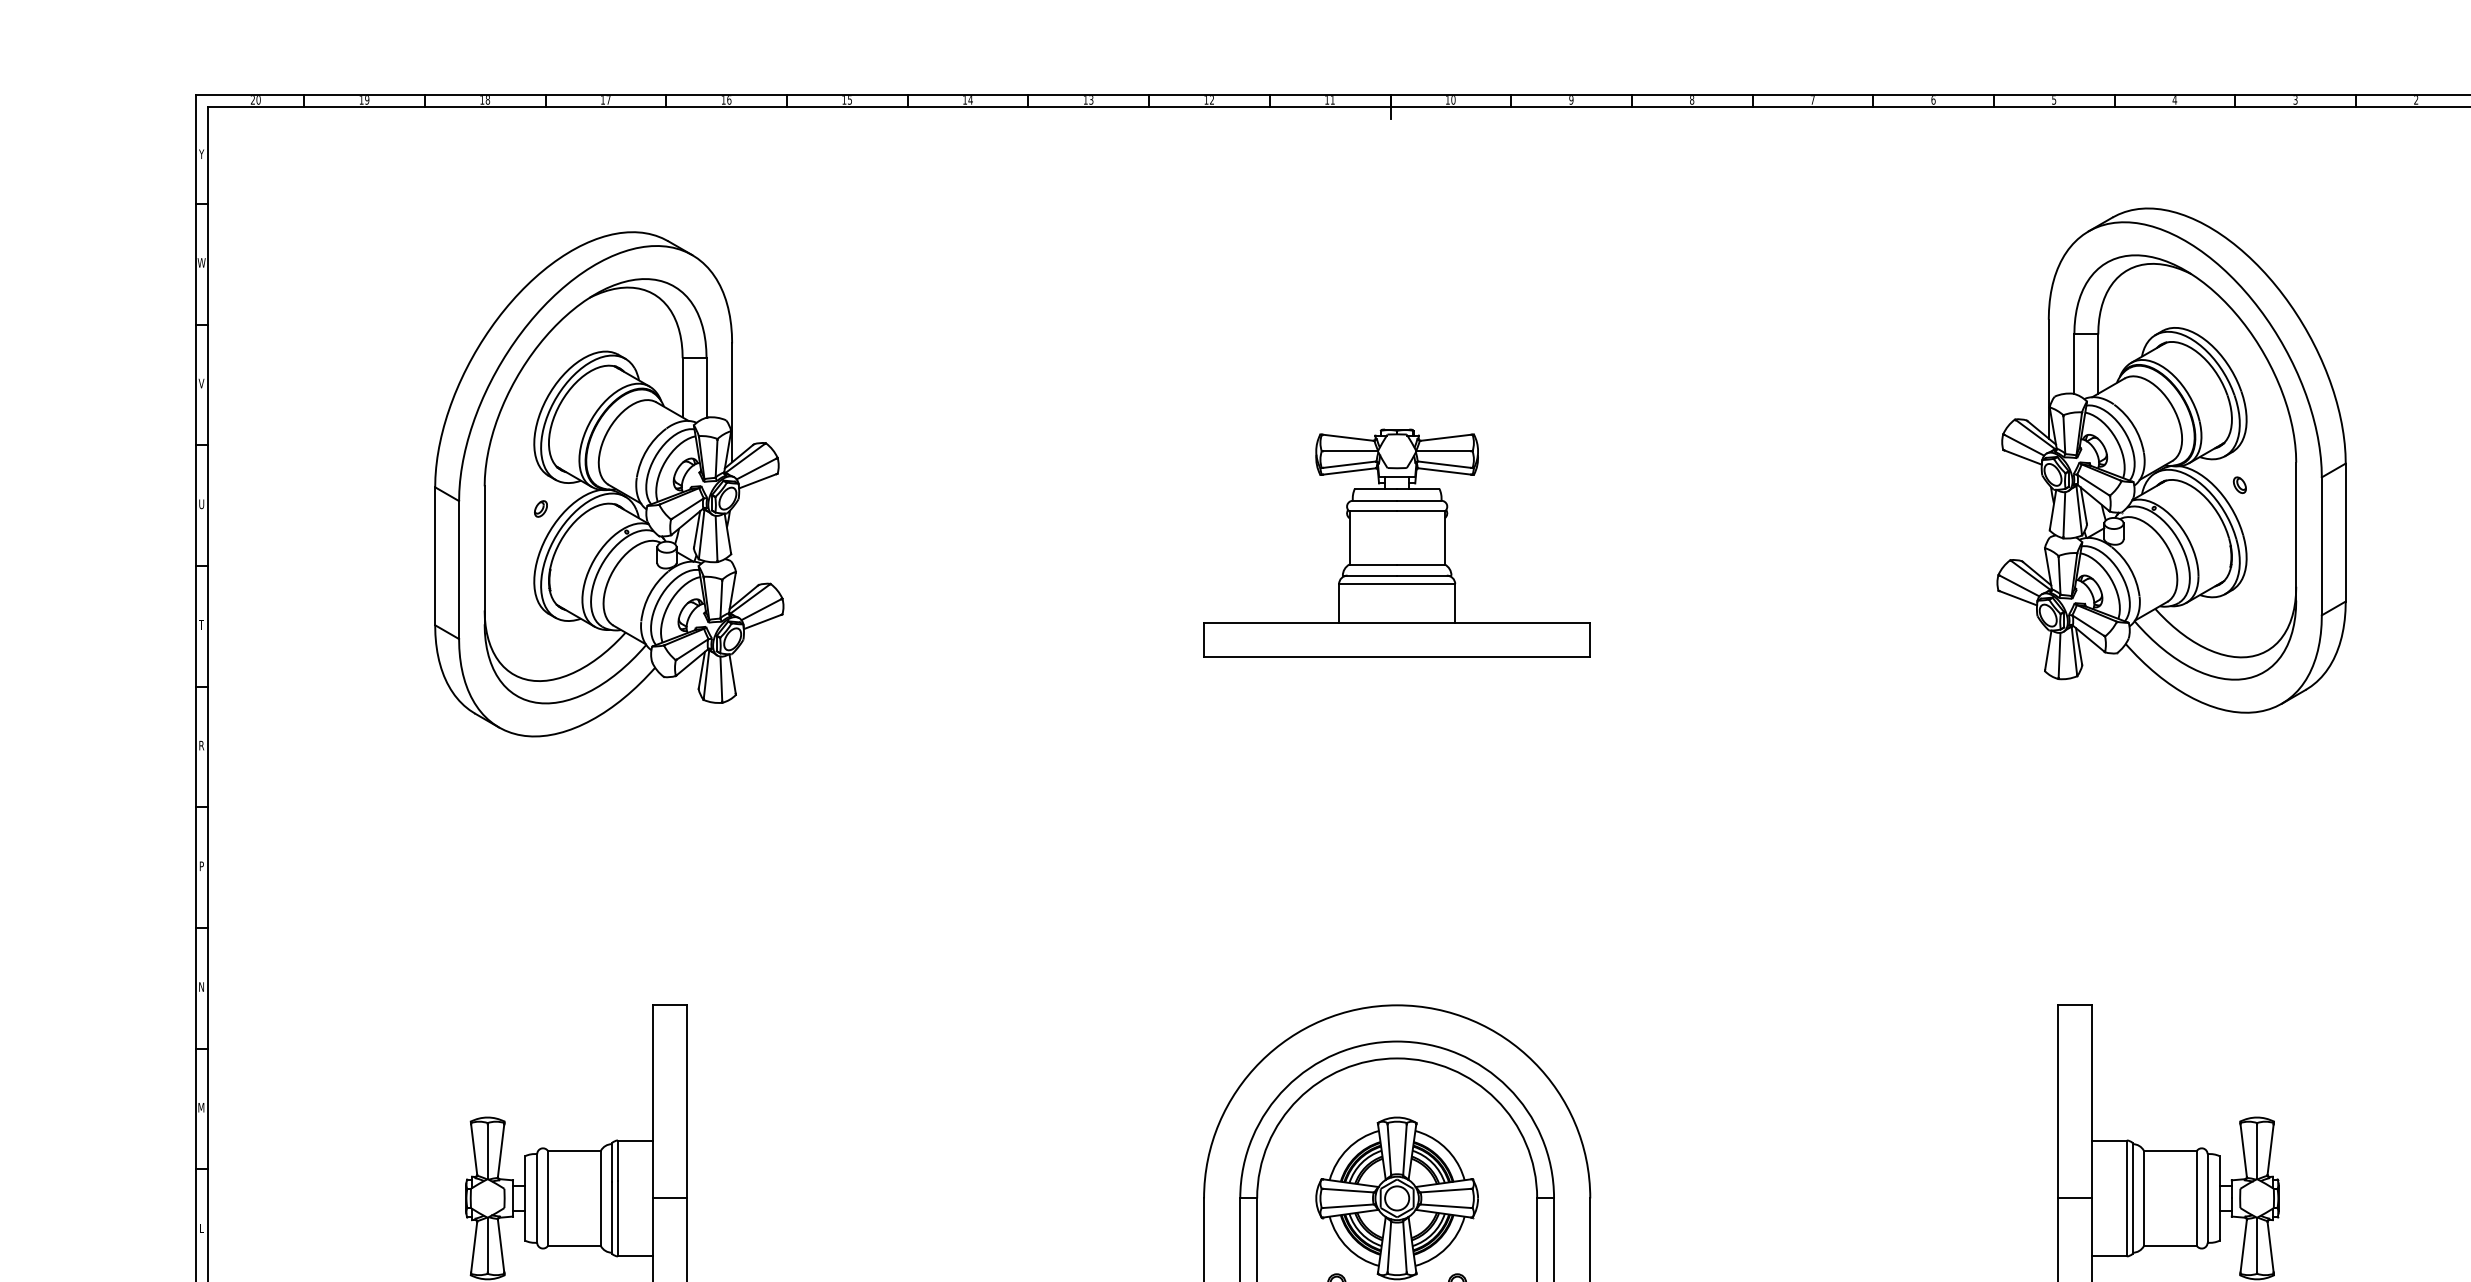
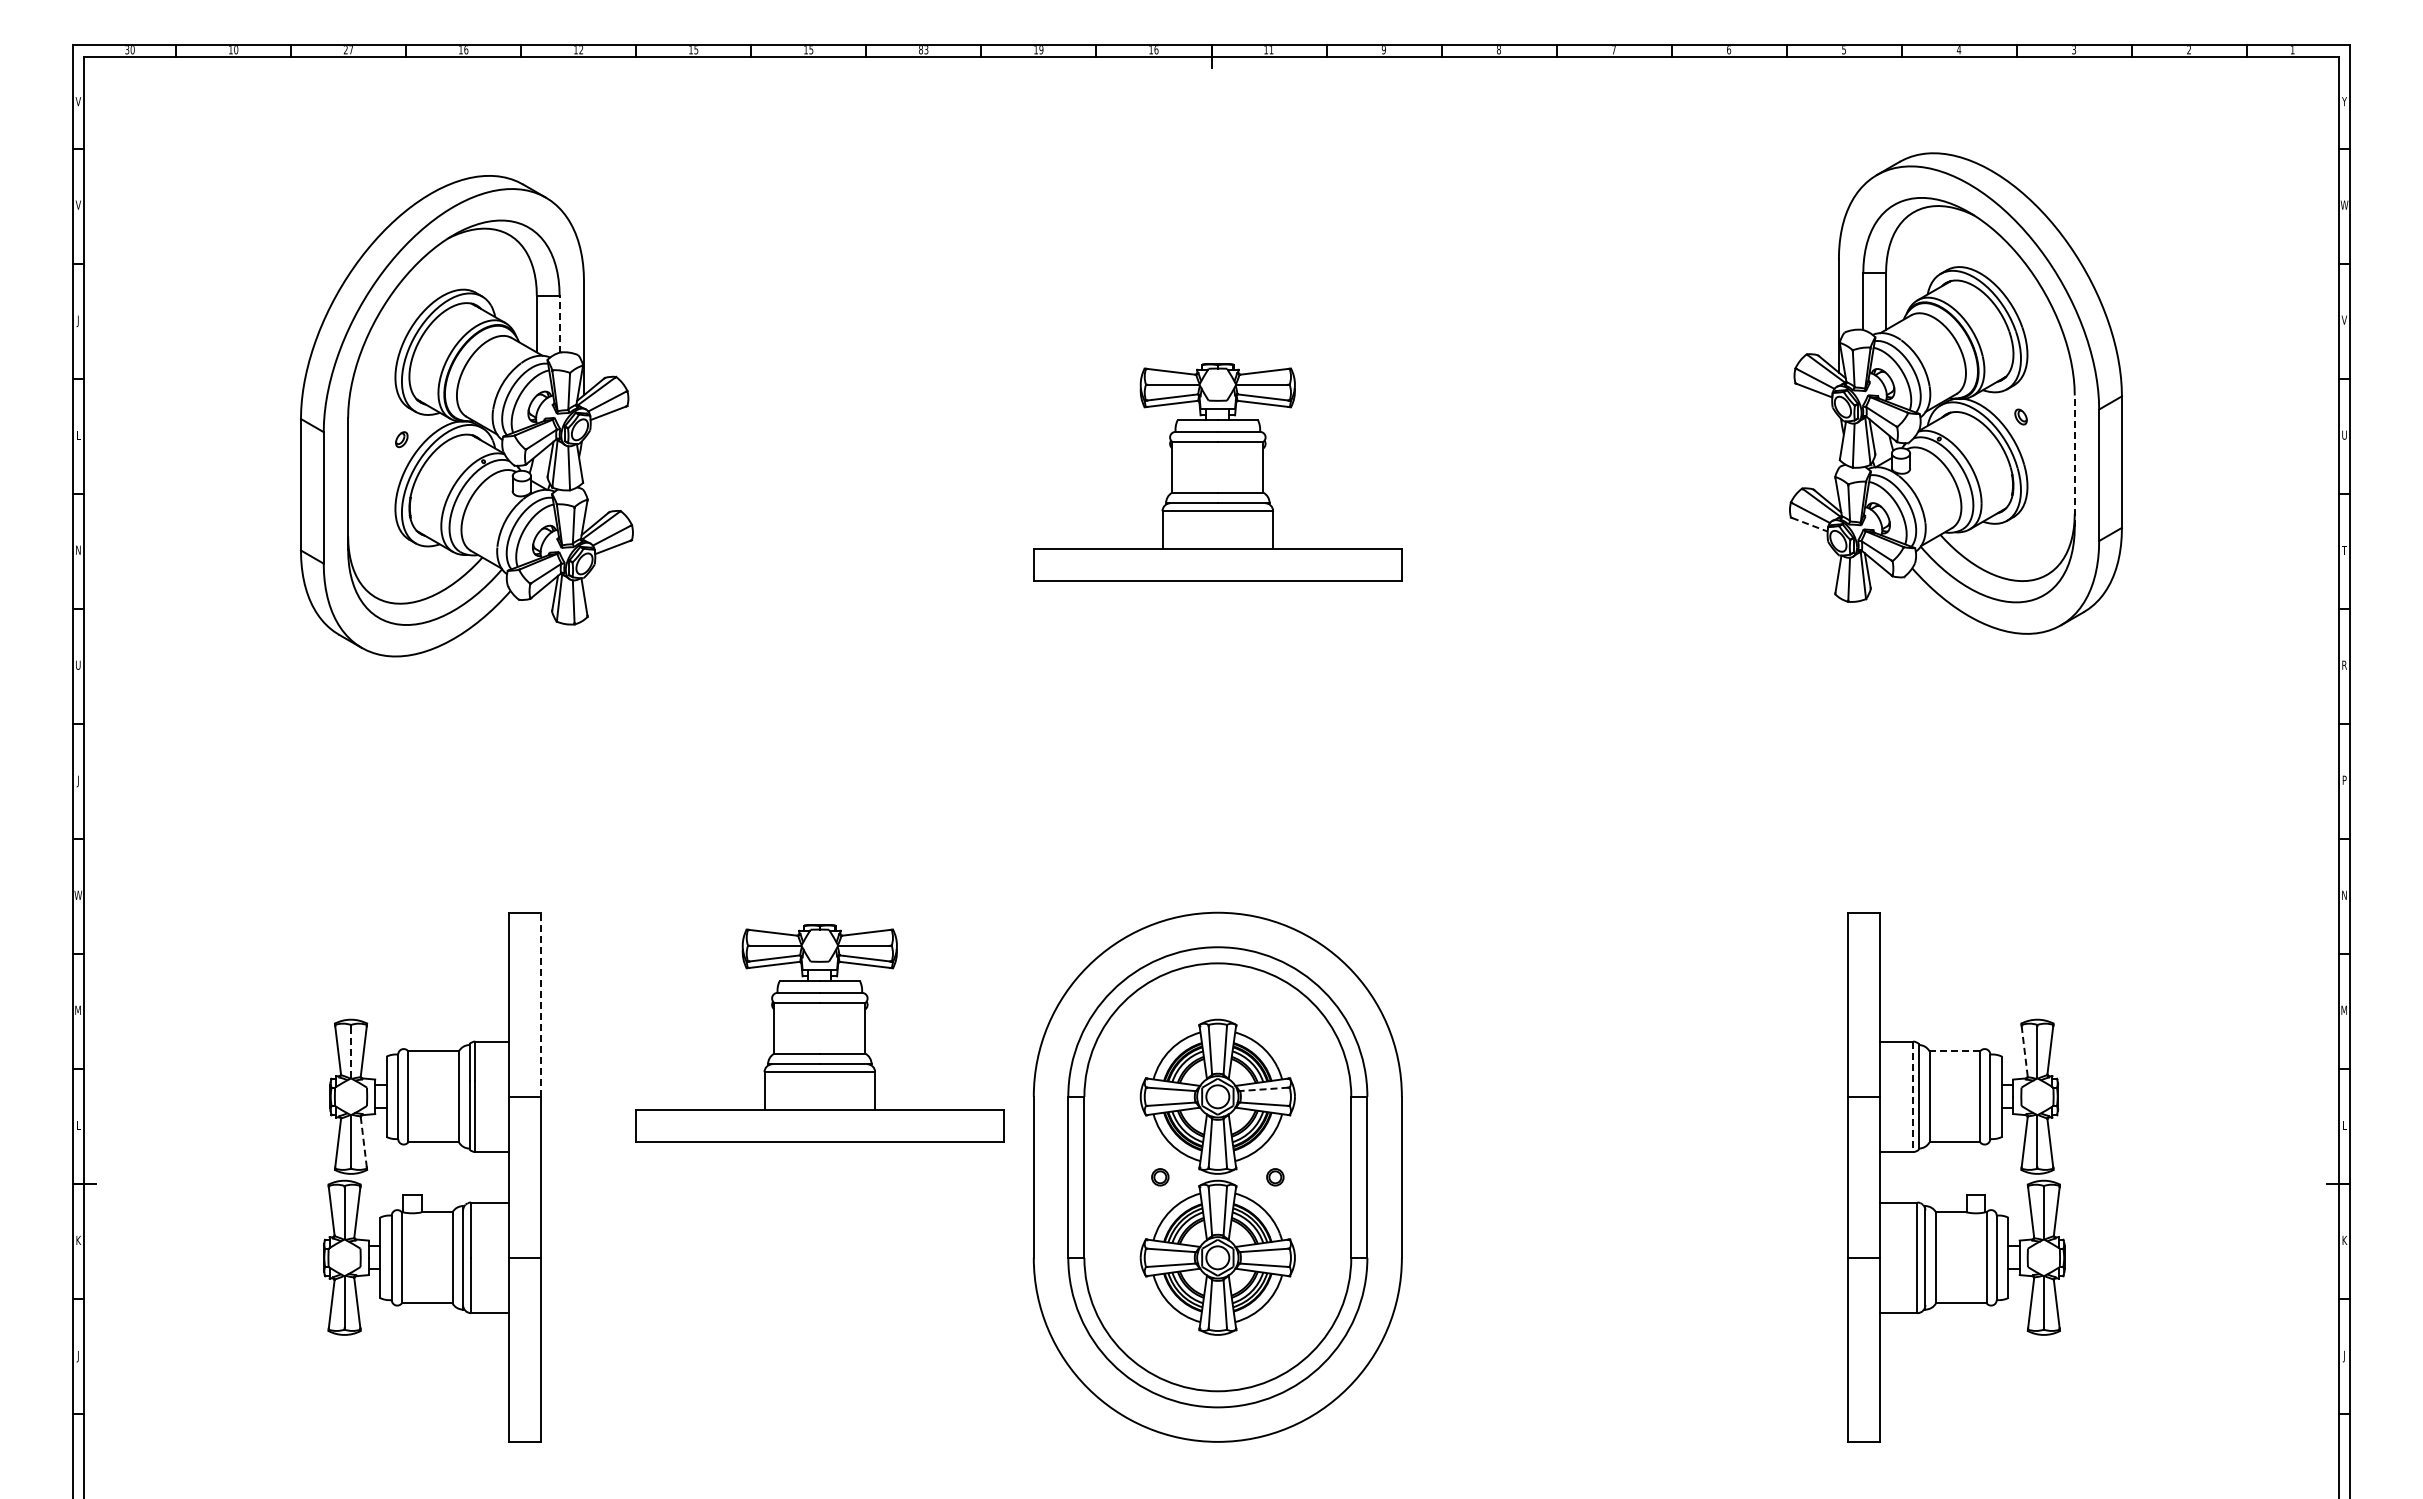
text: (253, 100) -> (127, 50), 20 -> 30
text: (366, 100) -> (235, 50), 19 -> 10
text: (485, 100) -> (348, 50), 18 -> 27
text: (608, 100) -> (466, 50), 17 -> 16
text: (729, 100) -> (581, 50), 16 -> 12
text: (970, 100) -> (811, 50), 14 -> 15
text: (1086, 100) -> (921, 50), 13 -> 83
text: (1212, 100) -> (1041, 50), 12 -> 19
text: (1332, 100) -> (1156, 50), 11 -> 16
text: (1453, 100) -> (1271, 50), 10 -> 11
text: (200, 154) -> (77, 101), Y -> V
text: (201, 262) -> (78, 204), W -> V
text: (200, 383) -> (77, 320), V -> J
line: (706, 387) -> (559, 323), solid -> dashed
text: (201, 503) -> (78, 434), U -> L
line: (2295, 531) -> (2074, 461), solid -> dashed
line: (2018, 597) -> (1810, 524), solid -> dashed
text: (201, 624) -> (78, 549), T -> N
text: (201, 744) -> (78, 664), R -> U
text: (201, 867) -> (78, 781), P -> J
text: (201, 986) -> (78, 894), N -> W
line: (686, 1101) -> (540, 1004), solid -> dashed
part: (979, 1132) -> (819, 1033), added
line: (2243, 1149) -> (2024, 1050), solid -> dashed
line: (488, 1150) -> (351, 1051), solid -> dashed
line: (2170, 1150) -> (1954, 1051), solid -> dashed
line: (1445, 1190) -> (1263, 1089), solid -> dashed
line: (2127, 1199) -> (1913, 1097), solid -> dashed
line: (500, 1246) -> (363, 1142), solid -> dashed

